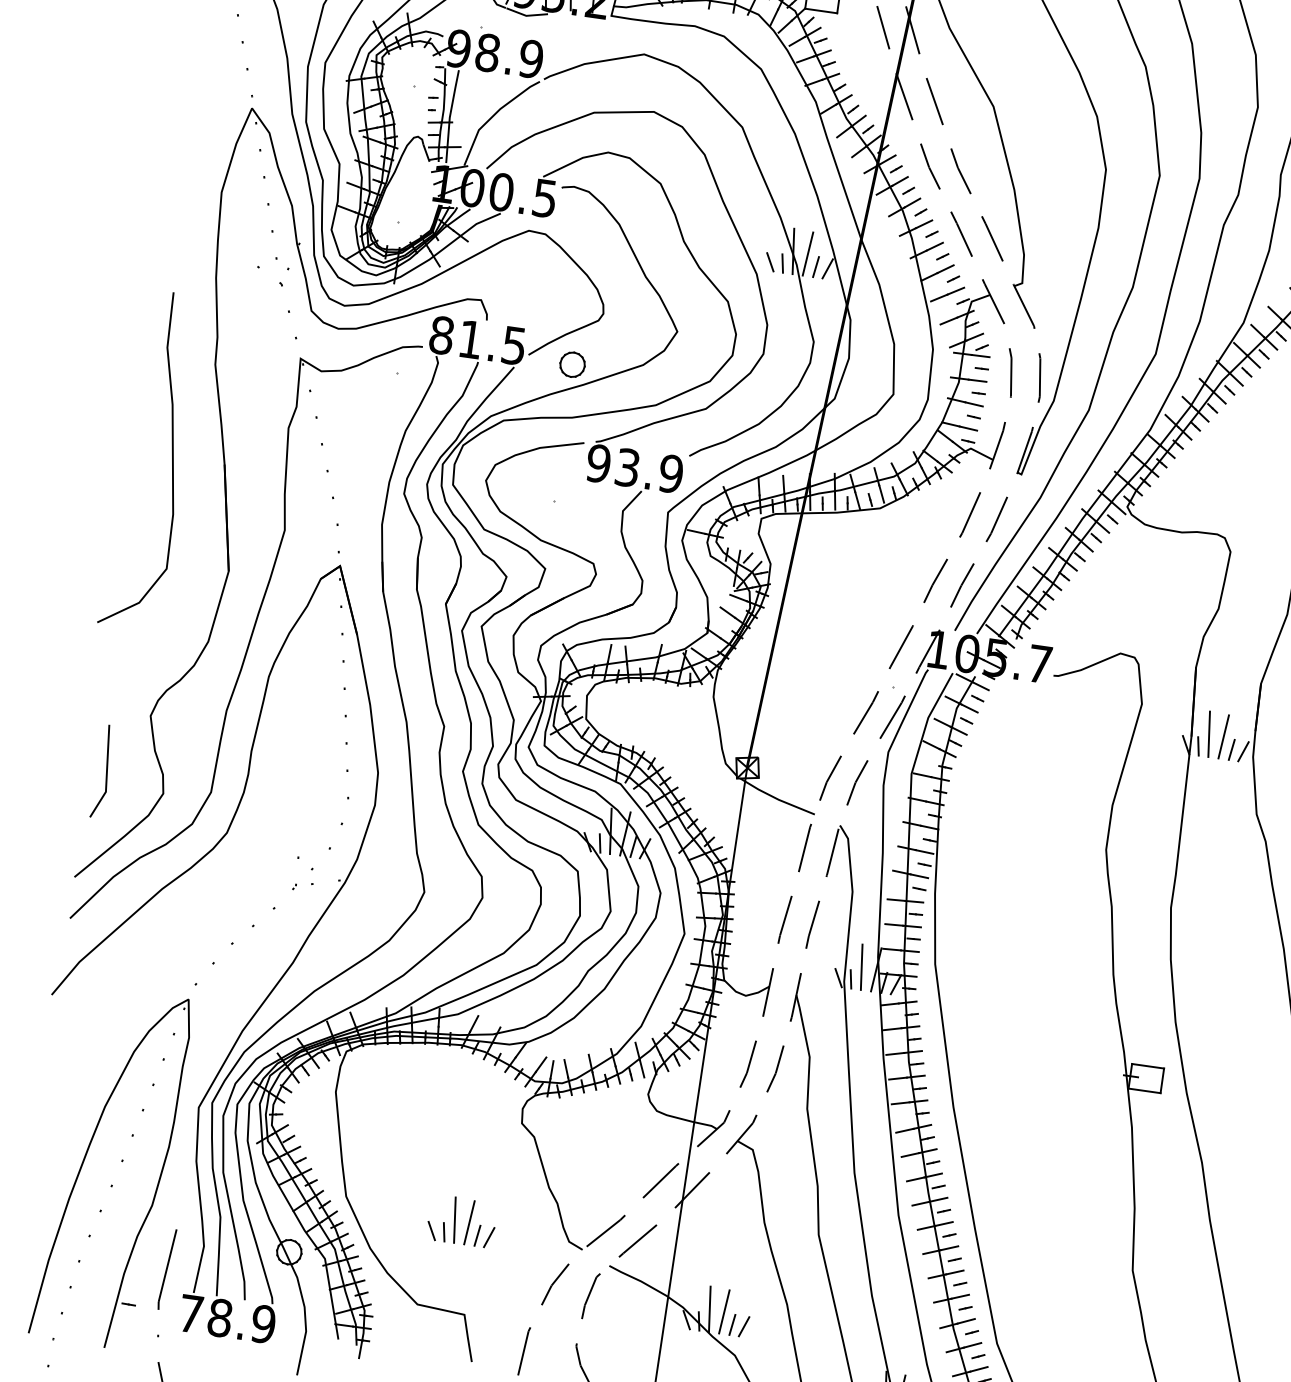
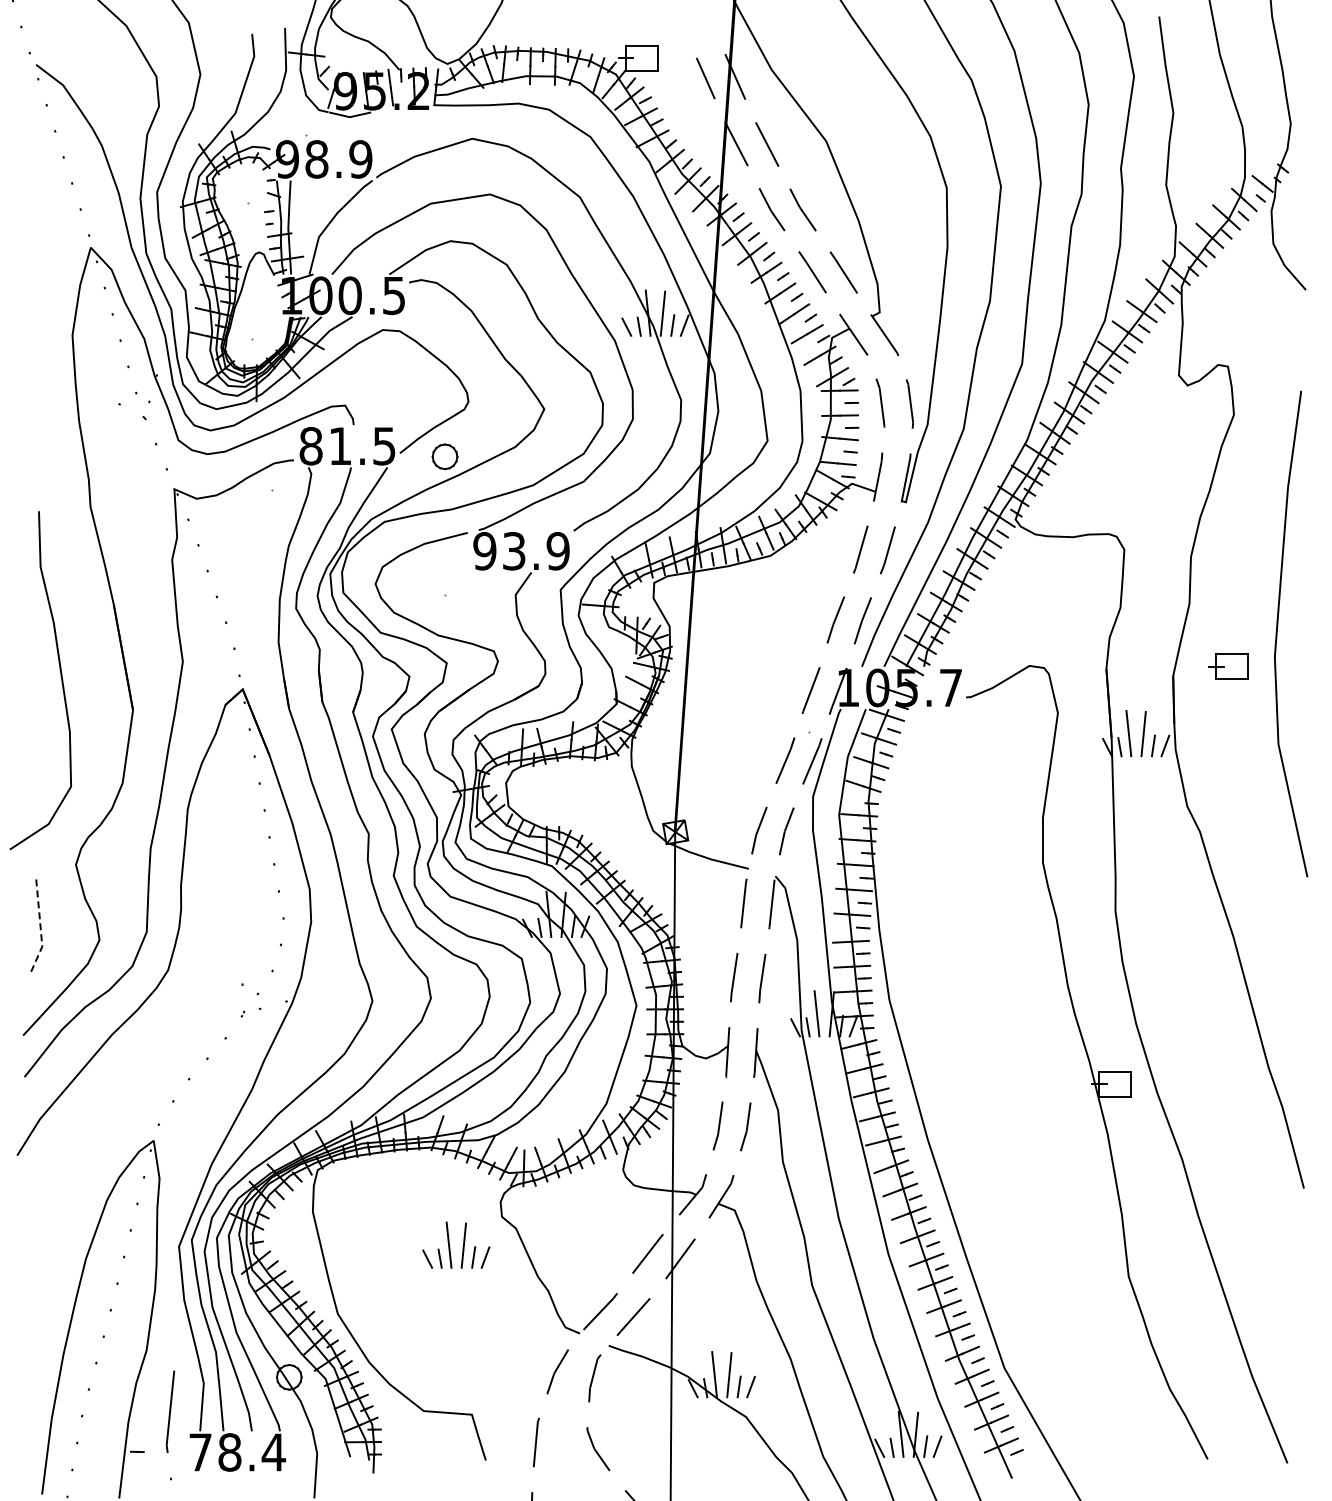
curve: (171, 458) -> (60, 676), moved
line: (106, 773) -> (40, 928), solid -> dashed
part: (456, 1221) -> (450, 1246), moved
text: (263, 1324) -> (273, 1452), 78.9 -> 78.4

